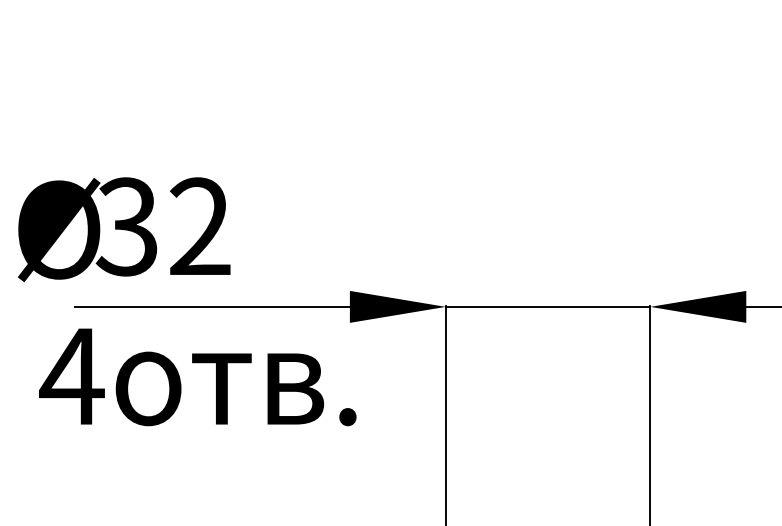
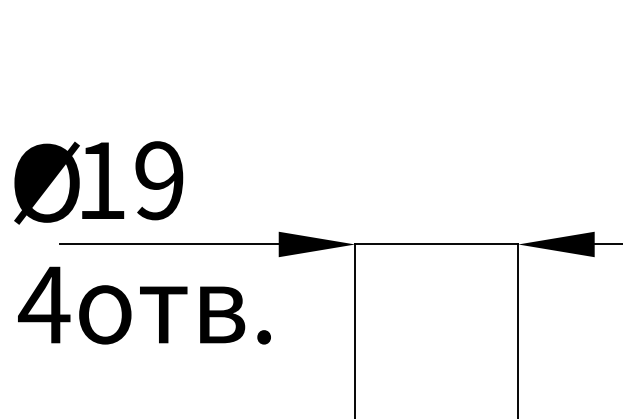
text: (162, 226) -> (129, 180), 32 -> 19
text: (197, 377) -> (144, 305), moved

